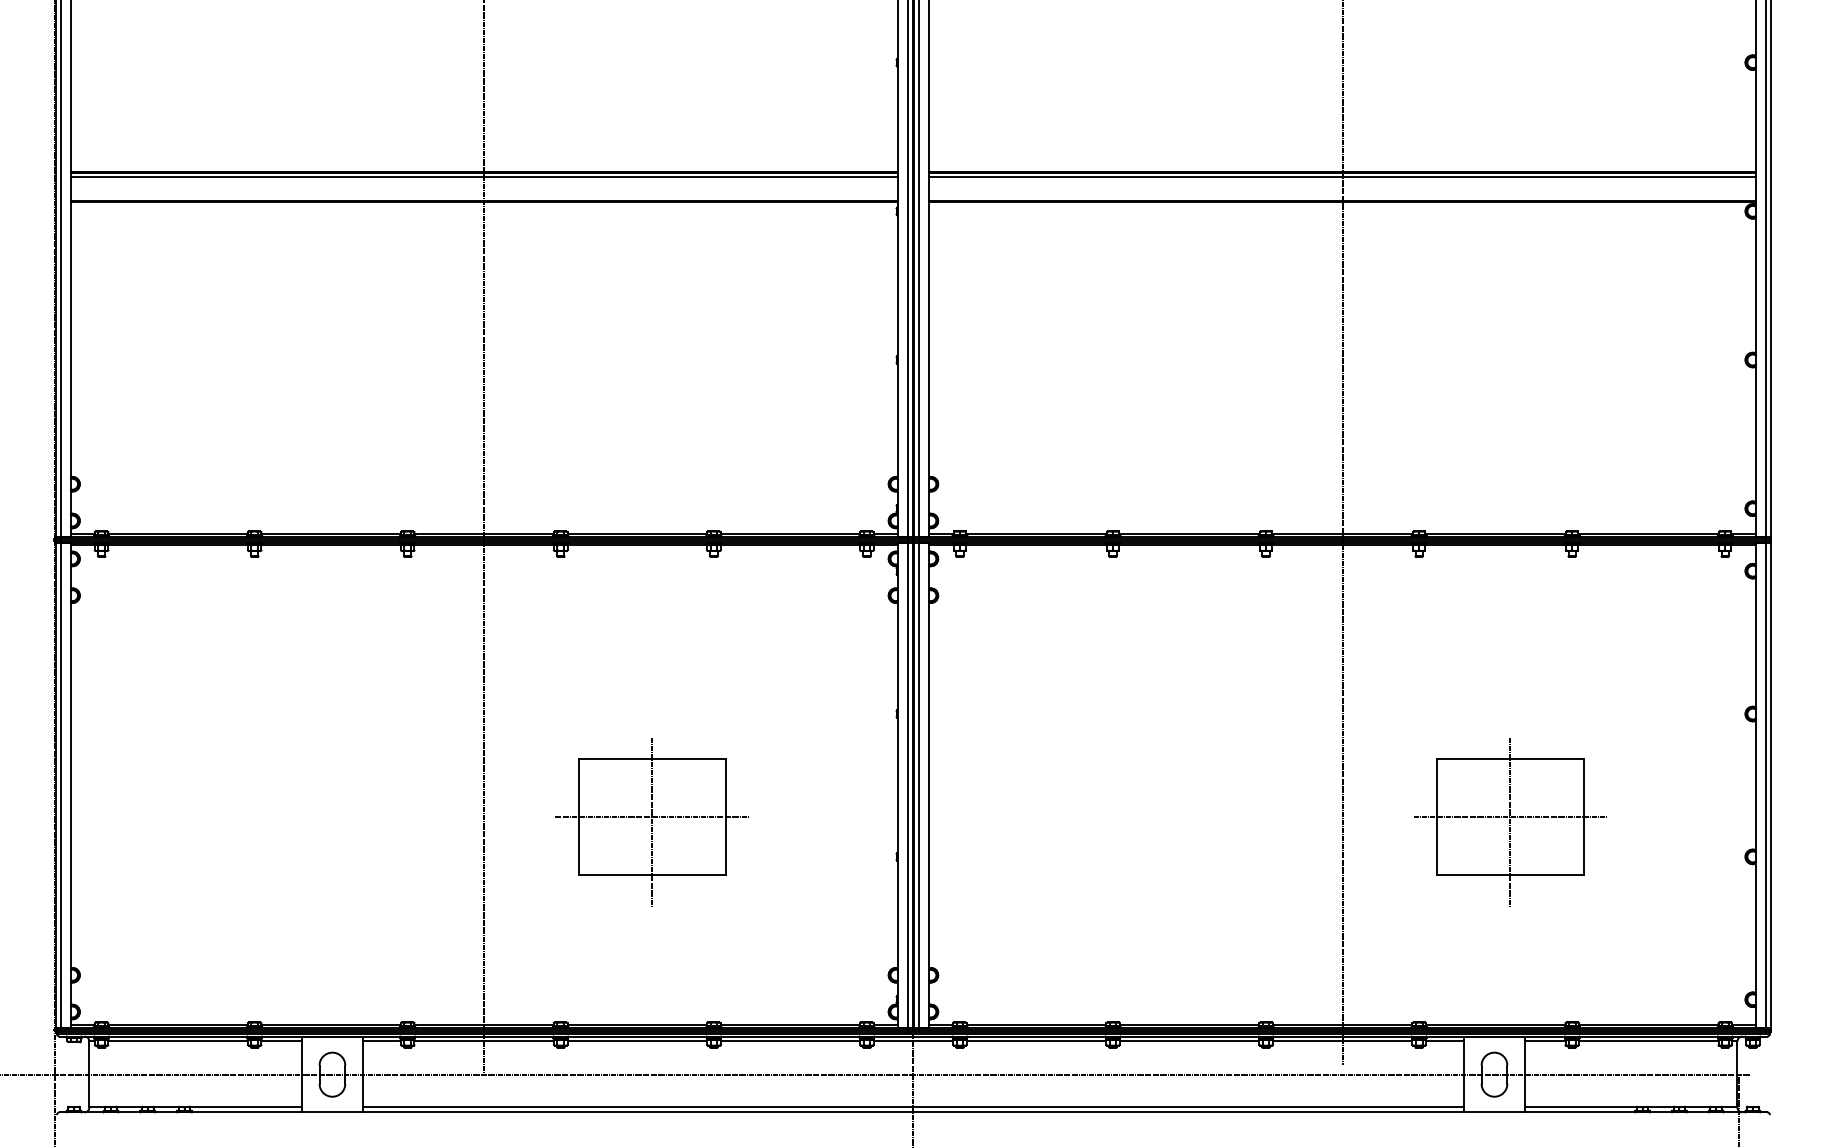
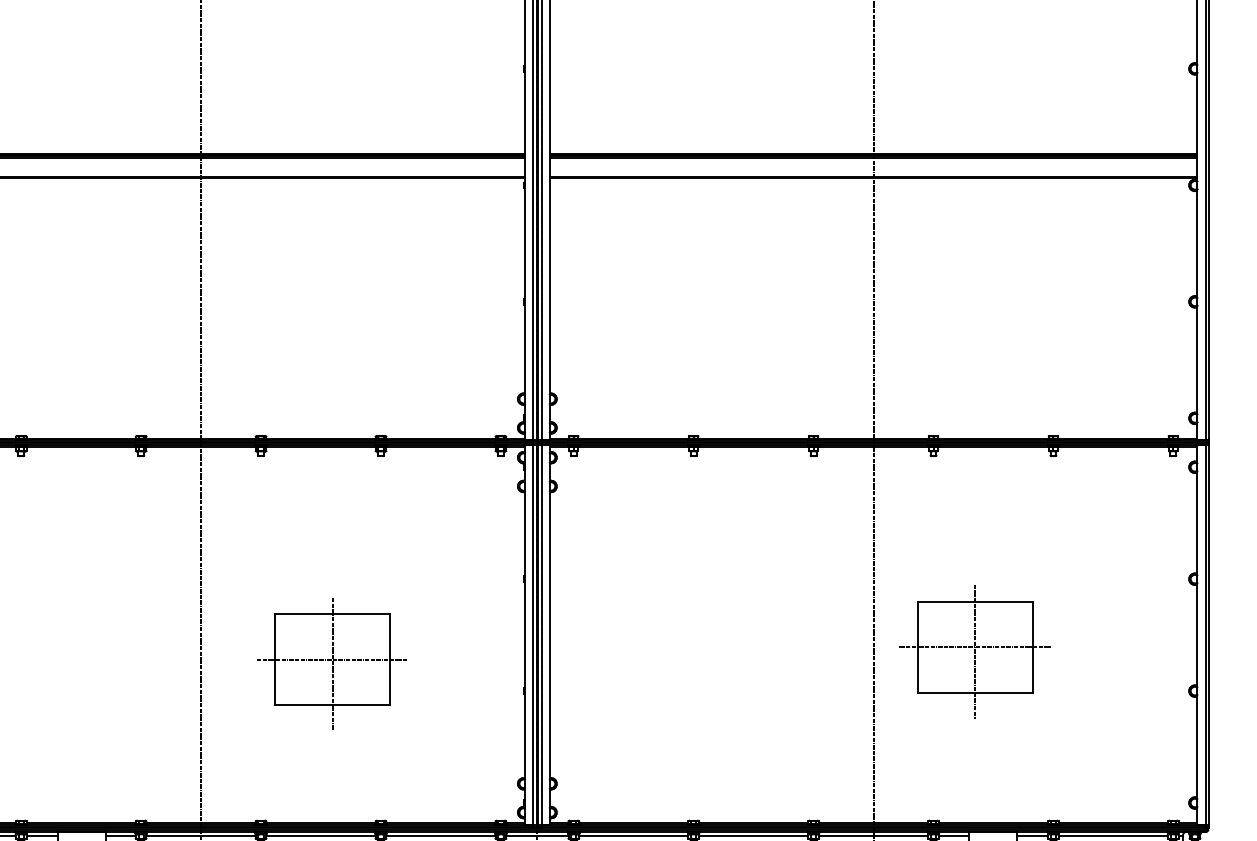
part: (1510, 822) -> (975, 651), moved

